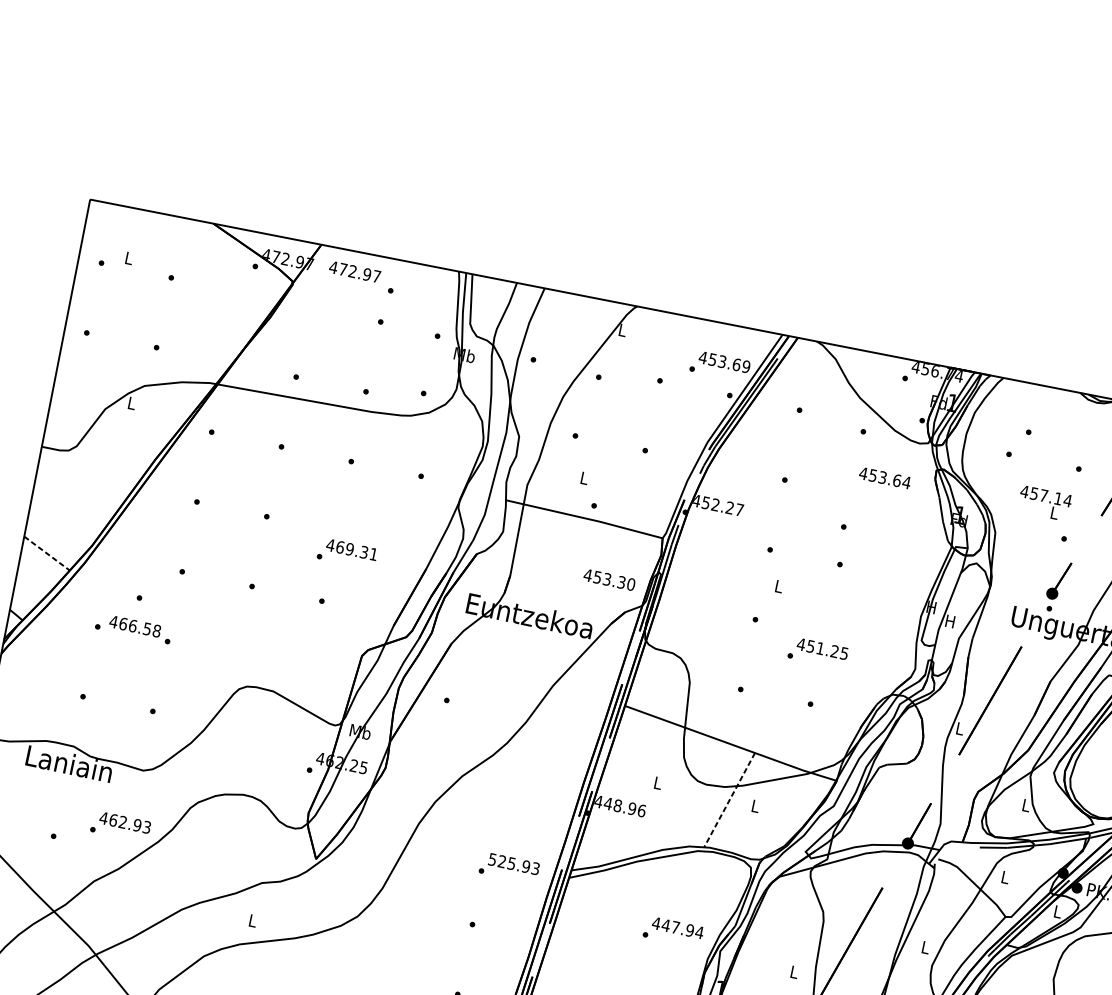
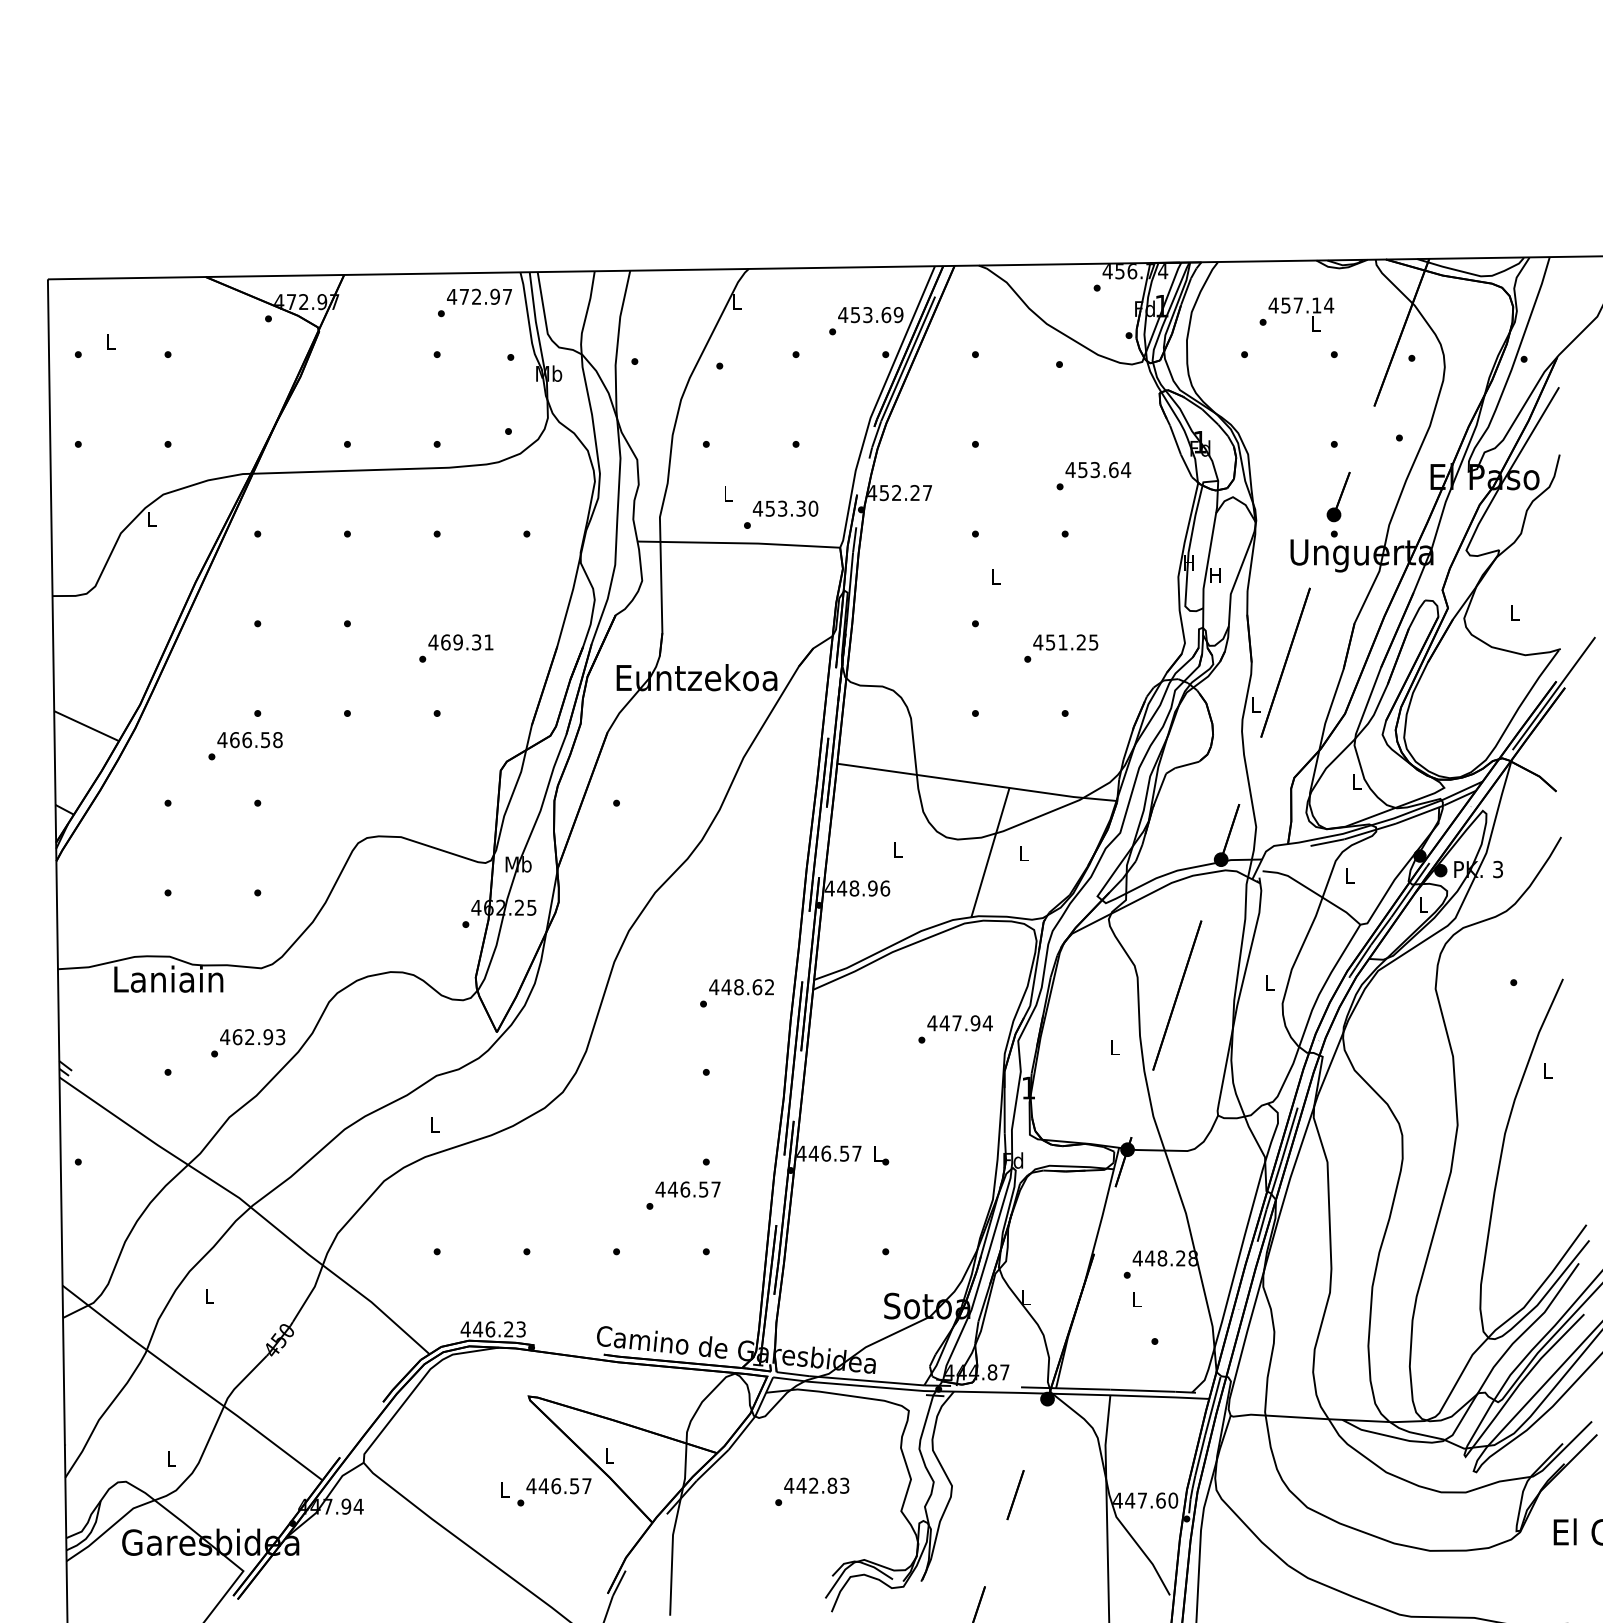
text: (355, 271) -> (479, 296), moved
text: (885, 478) -> (1098, 470), moved
text: (1044, 503) -> (1301, 314), moved
line: (46, 553) -> (86, 726), dashed -> solid
text: (609, 579) -> (785, 508), moved
text: (134, 626) -> (249, 740), moved
line: (729, 800) -> (990, 853), dashed -> solid
text: (513, 864) -> (741, 987), 525.93 -> 448.62

